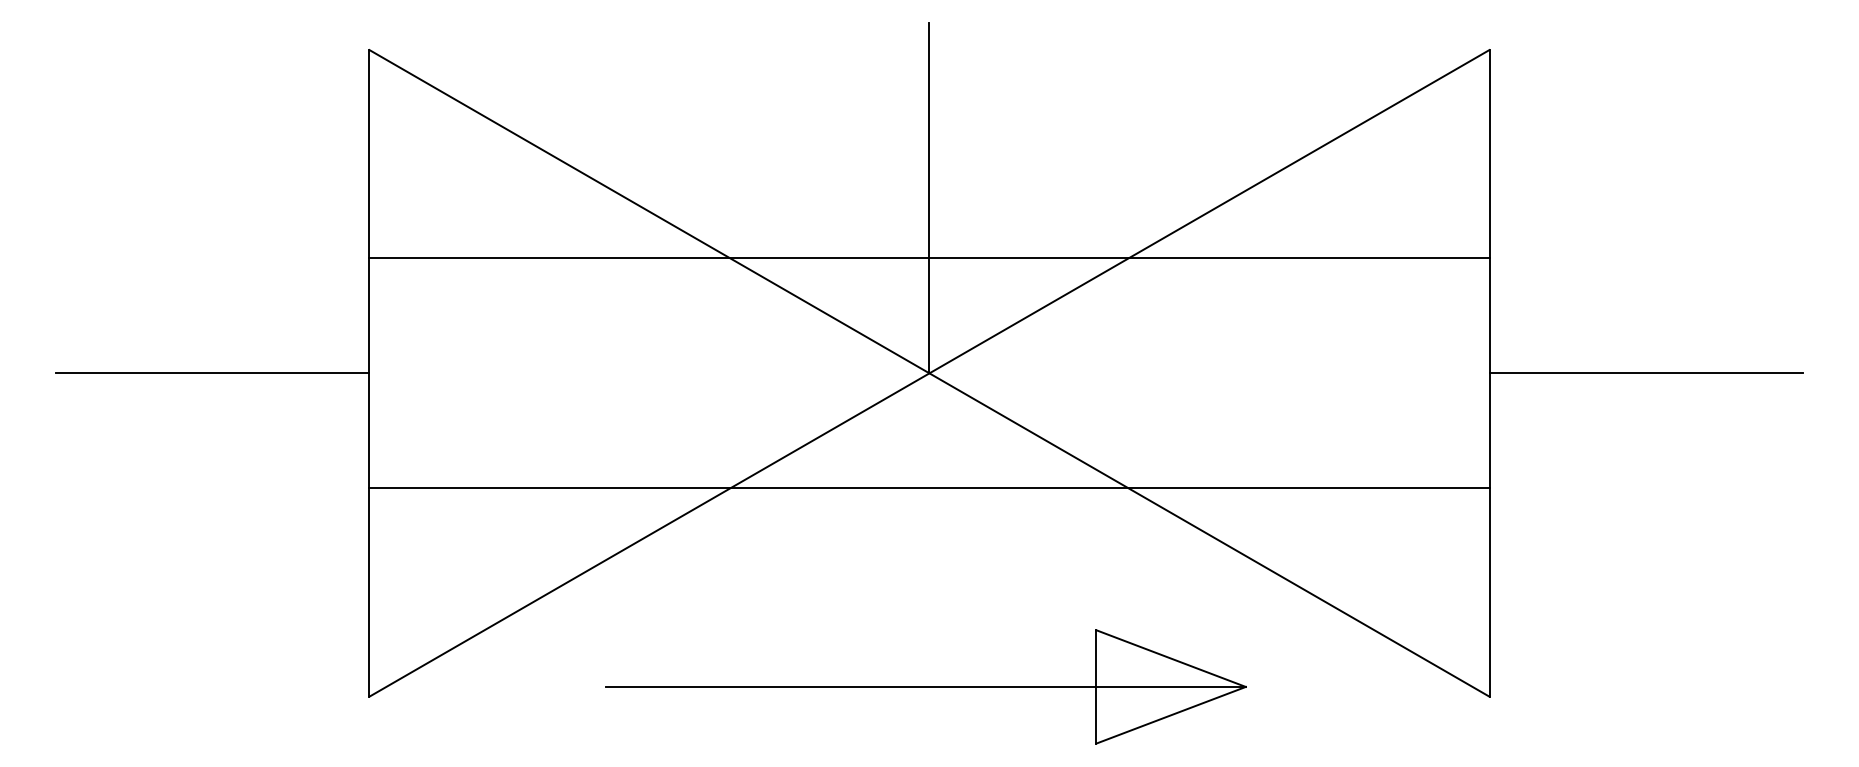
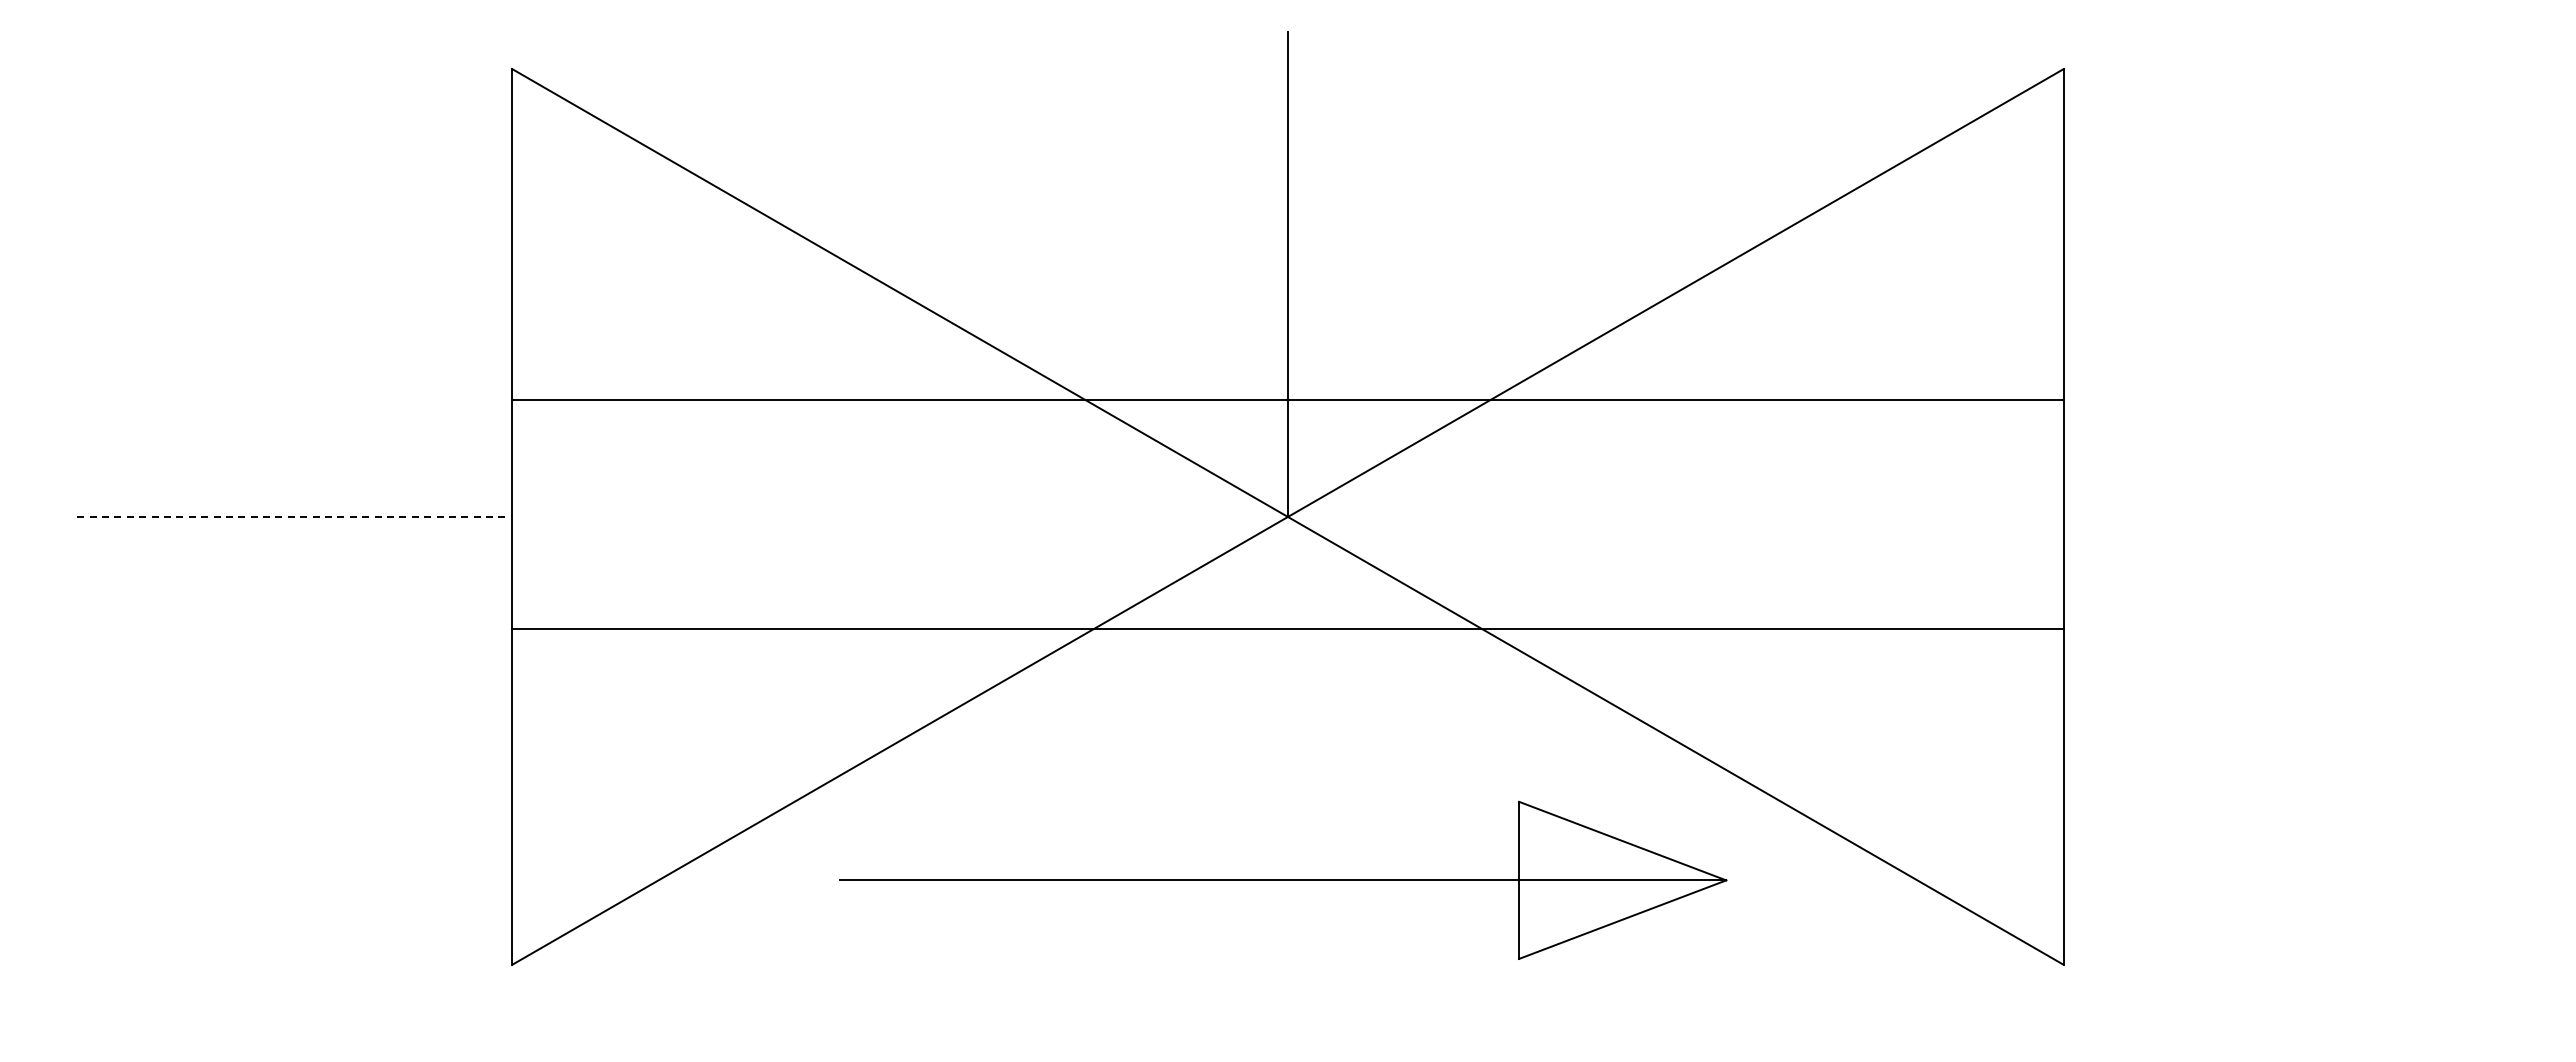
line: (929, 257) -> (1287, 399), moved
line: (213, 373) -> (295, 516), solid -> dashed
line: (1645, 373) -> (2280, 516), removed
line: (929, 487) -> (1287, 629), moved
part: (926, 686) -> (1283, 879), moved

